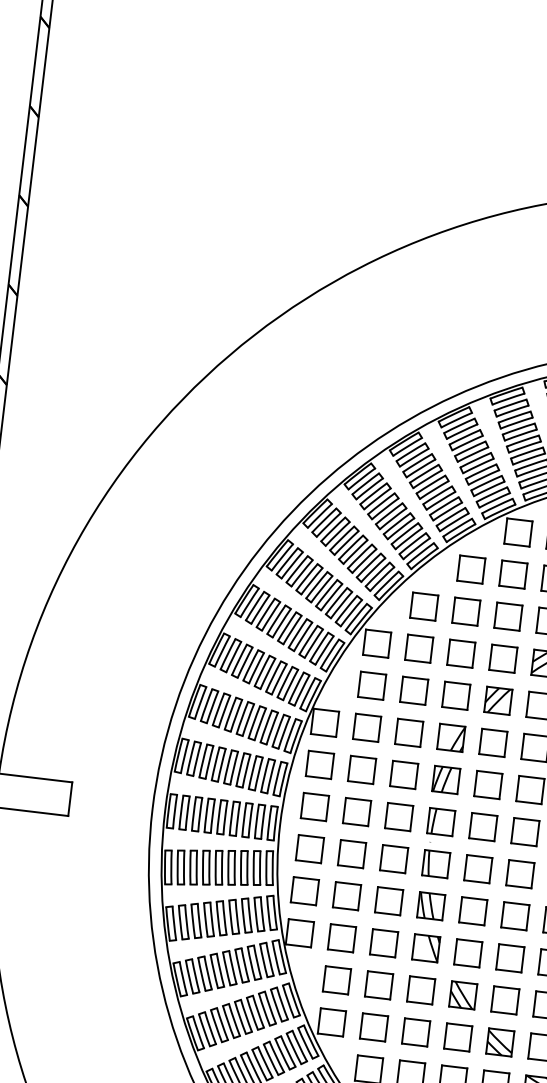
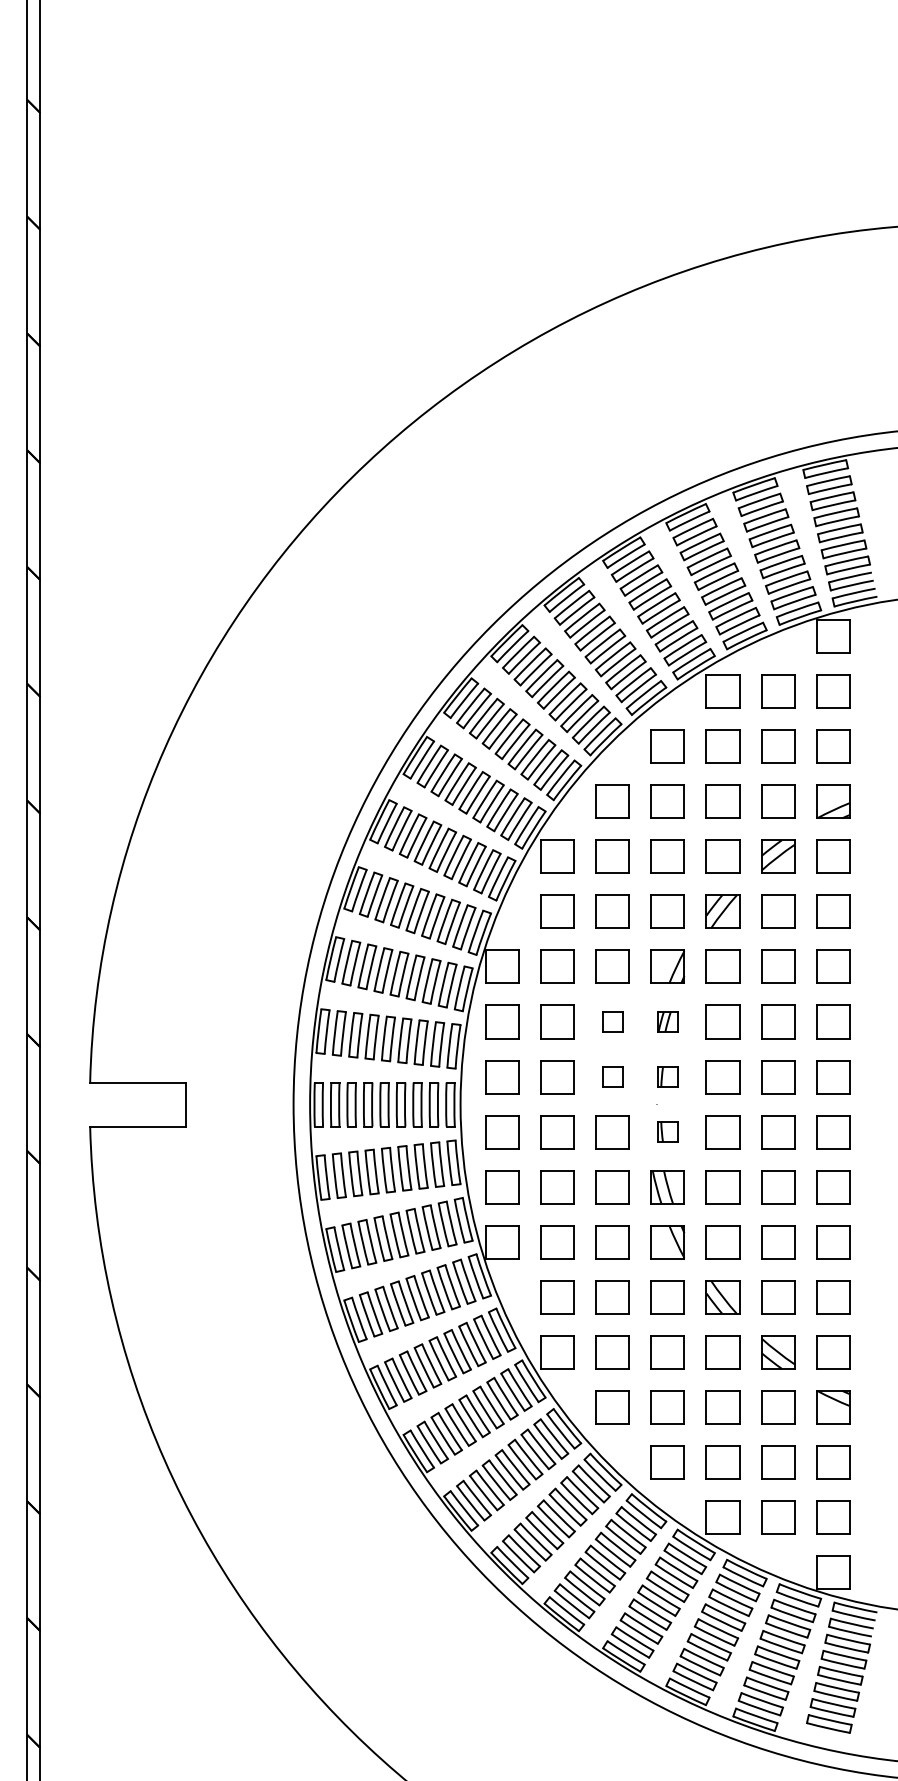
part: (403, 774) -> (612, 1021), size x0.6
part: (445, 779) -> (667, 1021), size x0.6
part: (398, 817) -> (612, 1077), size x0.6
part: (440, 822) -> (667, 1077), size x0.6
part: (435, 864) -> (667, 1132), size x0.6

